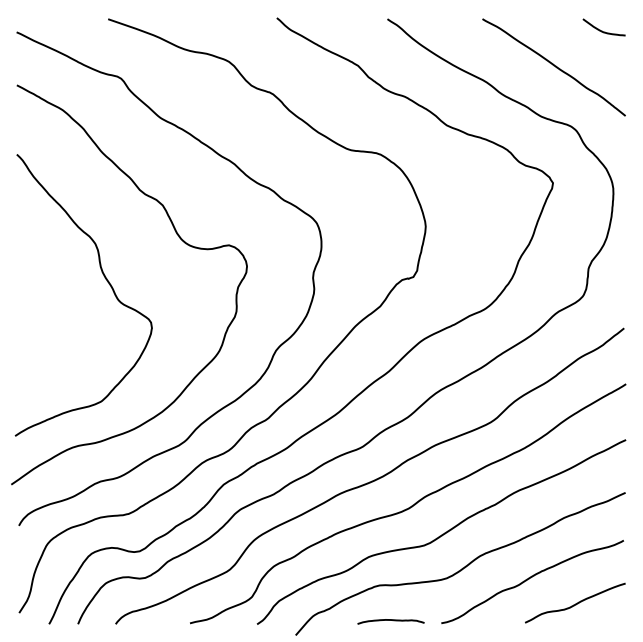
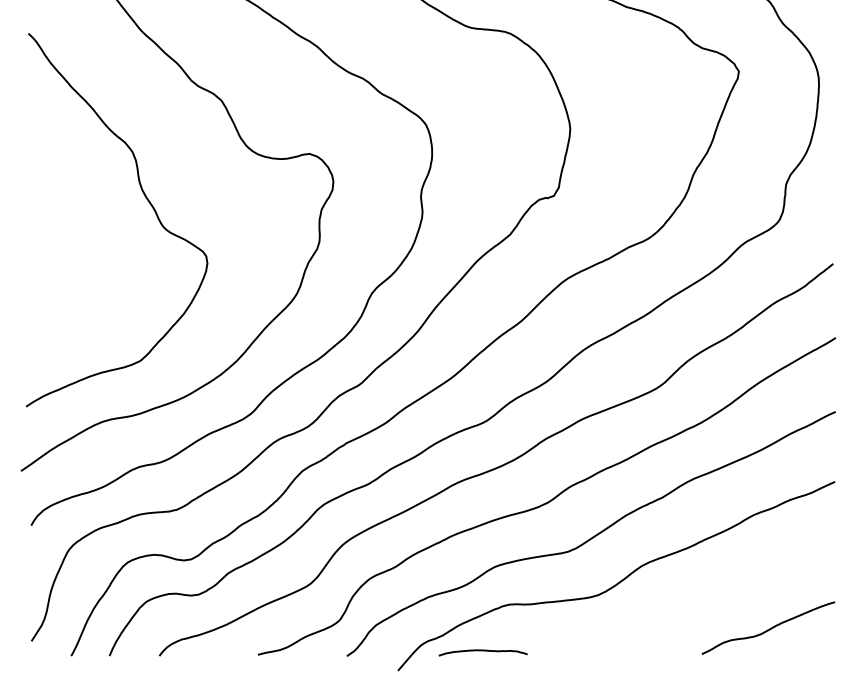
curve: (530, 578) -> (709, 595), removed
curve: (390, 620) -> (482, 651), moved

